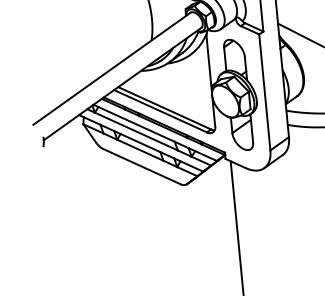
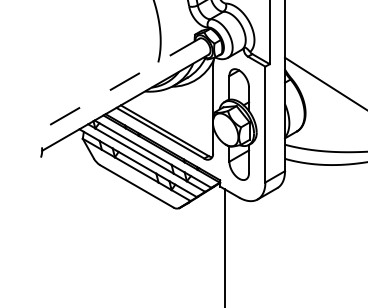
line: (112, 68) -> (116, 86), solid -> dashed

